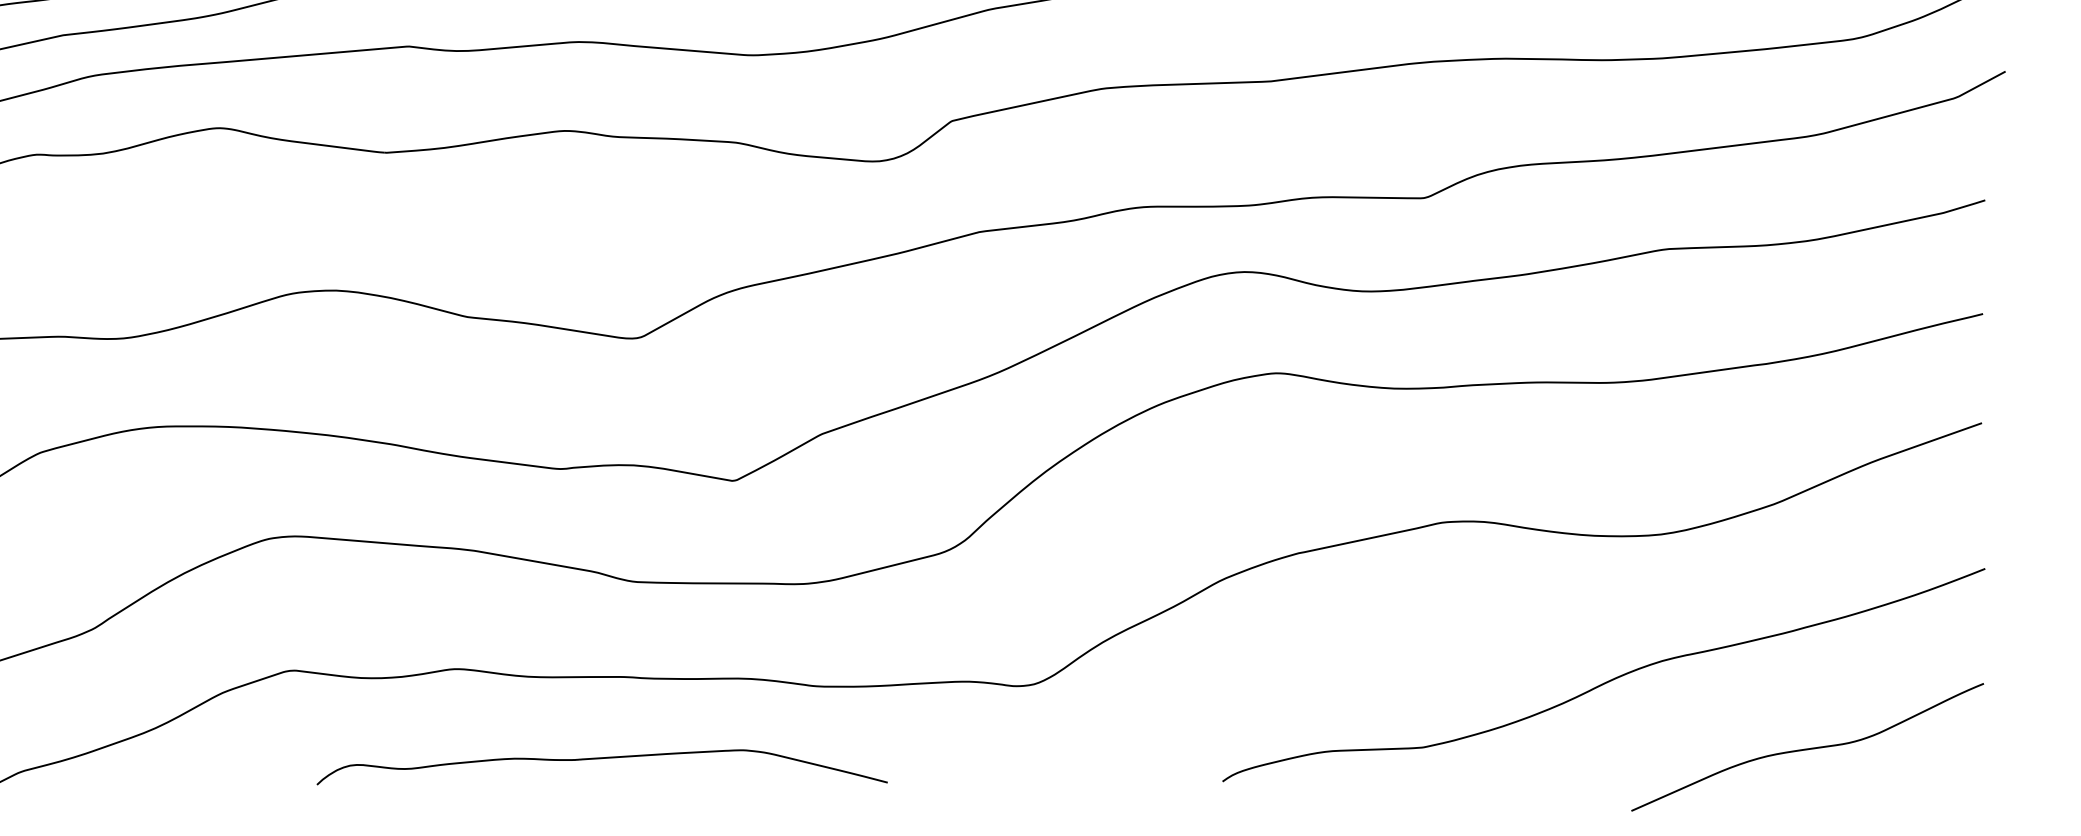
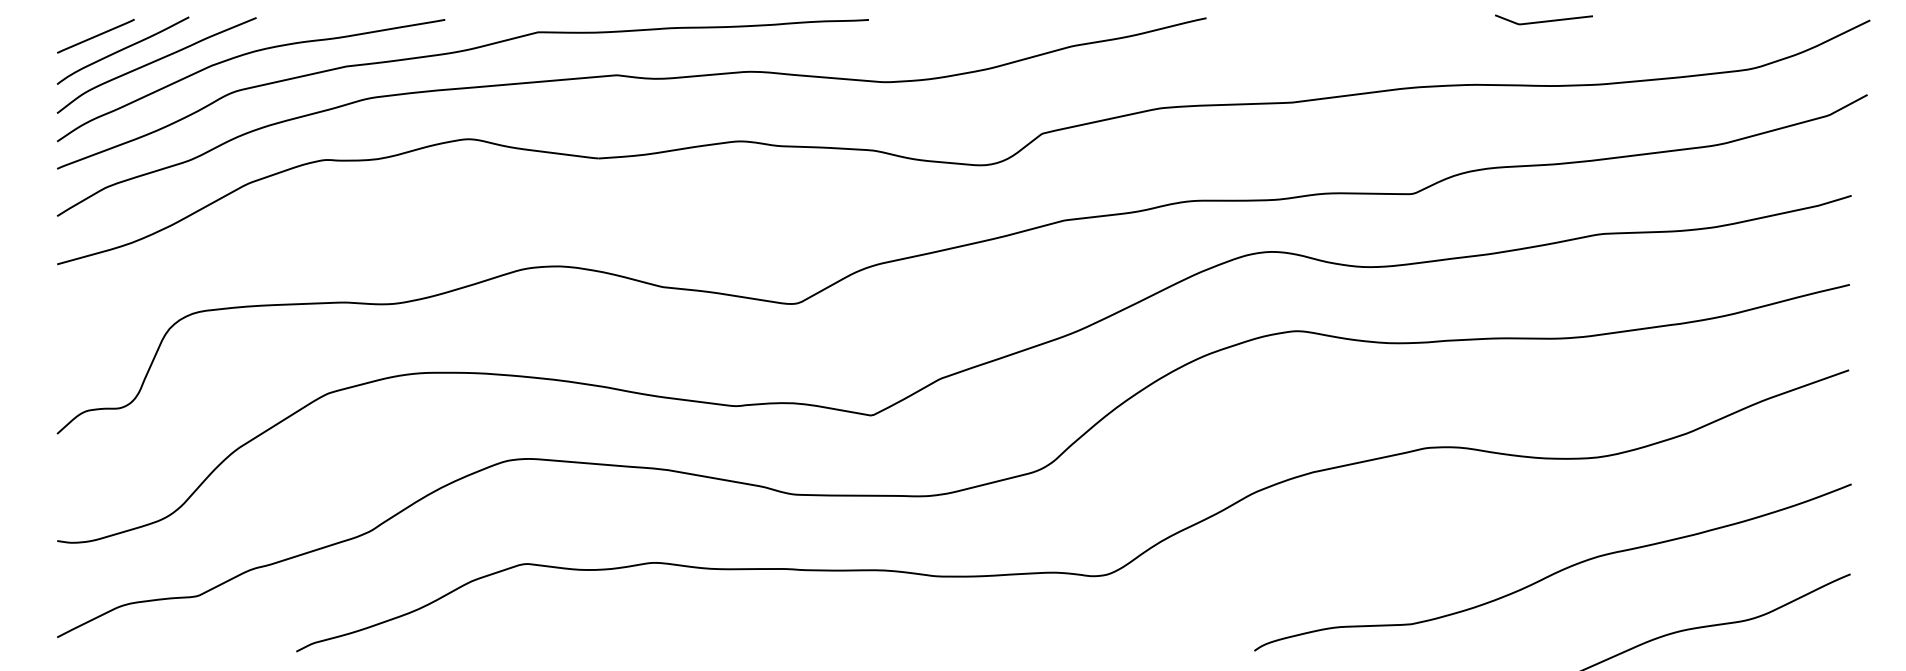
curve: (602, 759) -> (768, 633), removed

